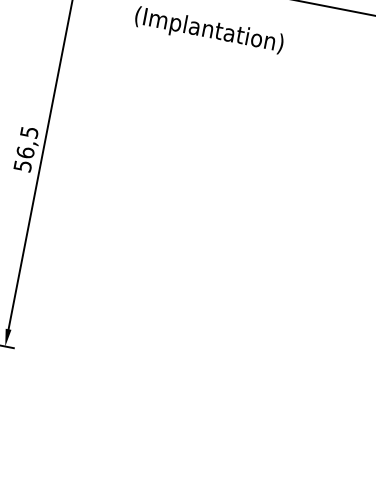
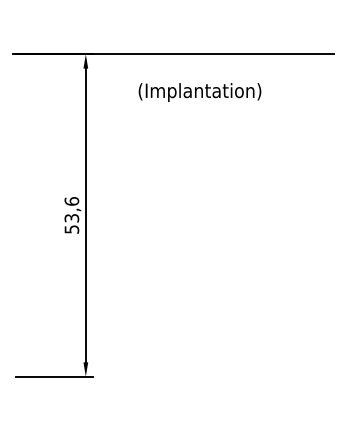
text: (27, 141) -> (71, 209), 56,5 -> 53,6

